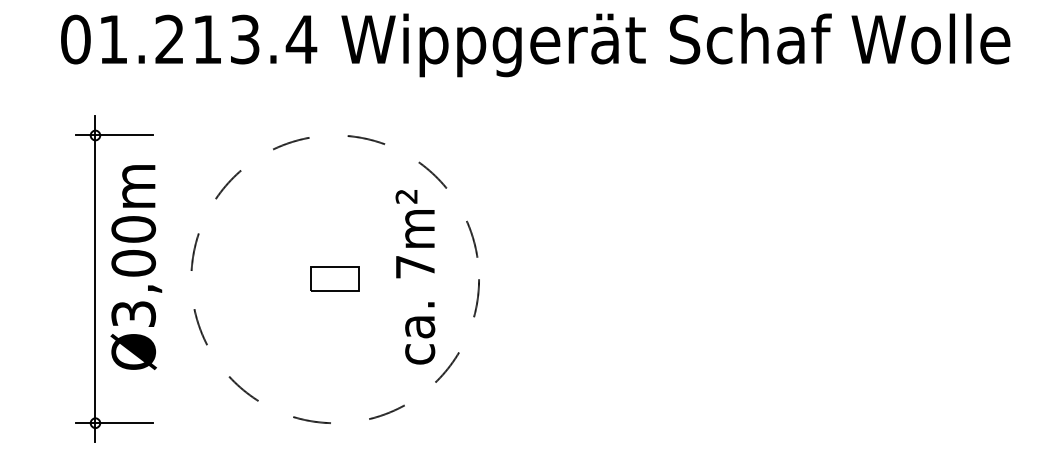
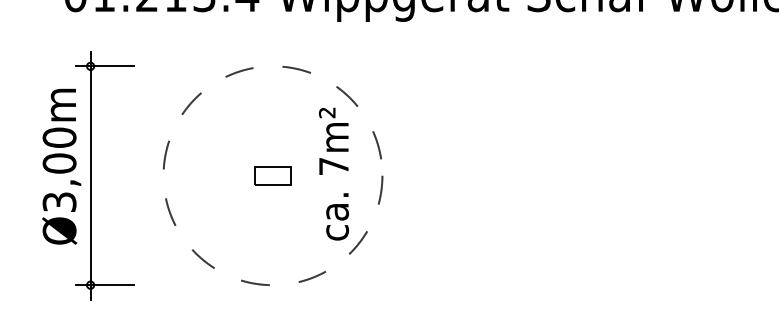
text: (136, 267) -> (61, 166), moved

